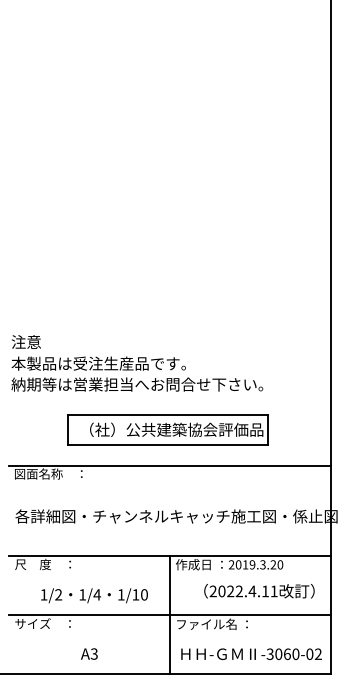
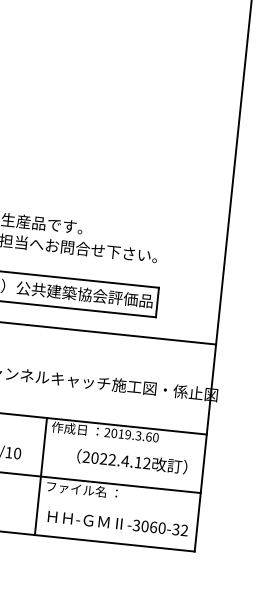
text: (273, 564) -> (149, 436), 2019.3.20 -> 2019.3.60
text: (273, 590) -> (146, 462), 2022.4.11 -> 2022.4.12
text: (309, 653) -> (175, 528), -3060-02 -> -3060-32

